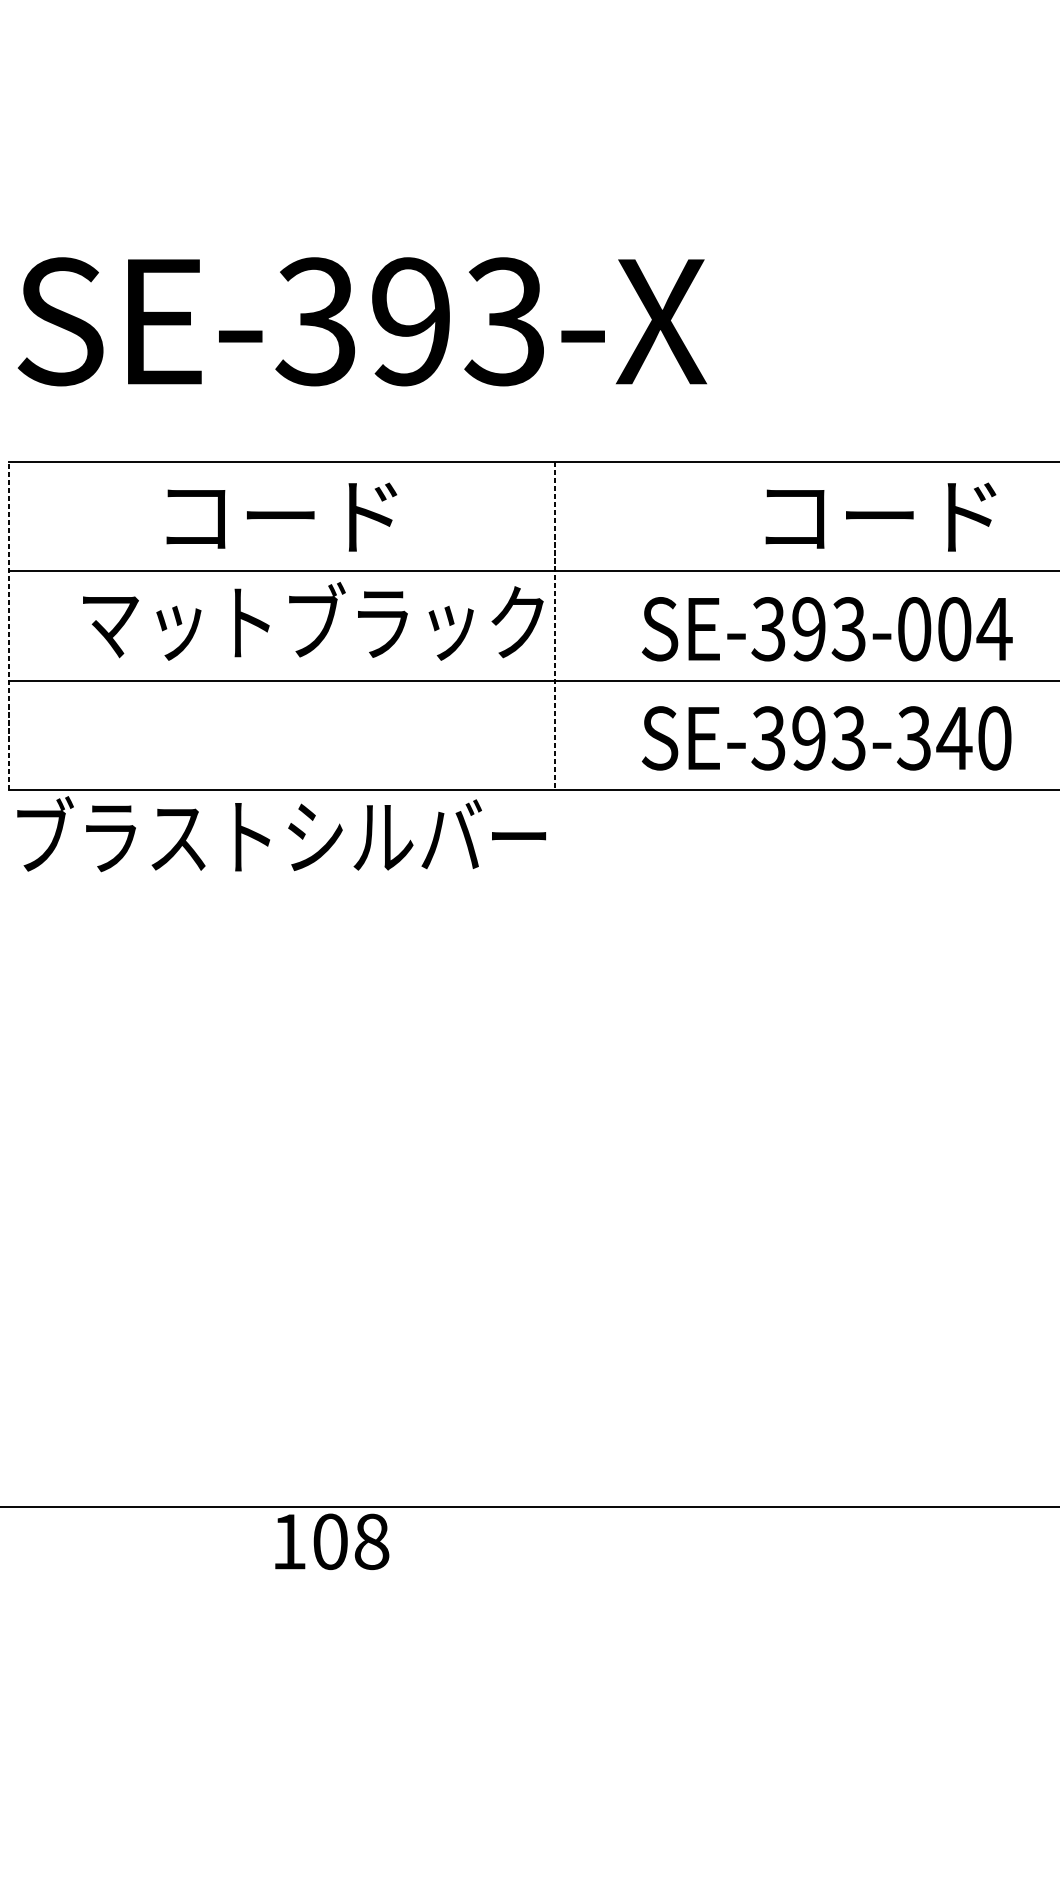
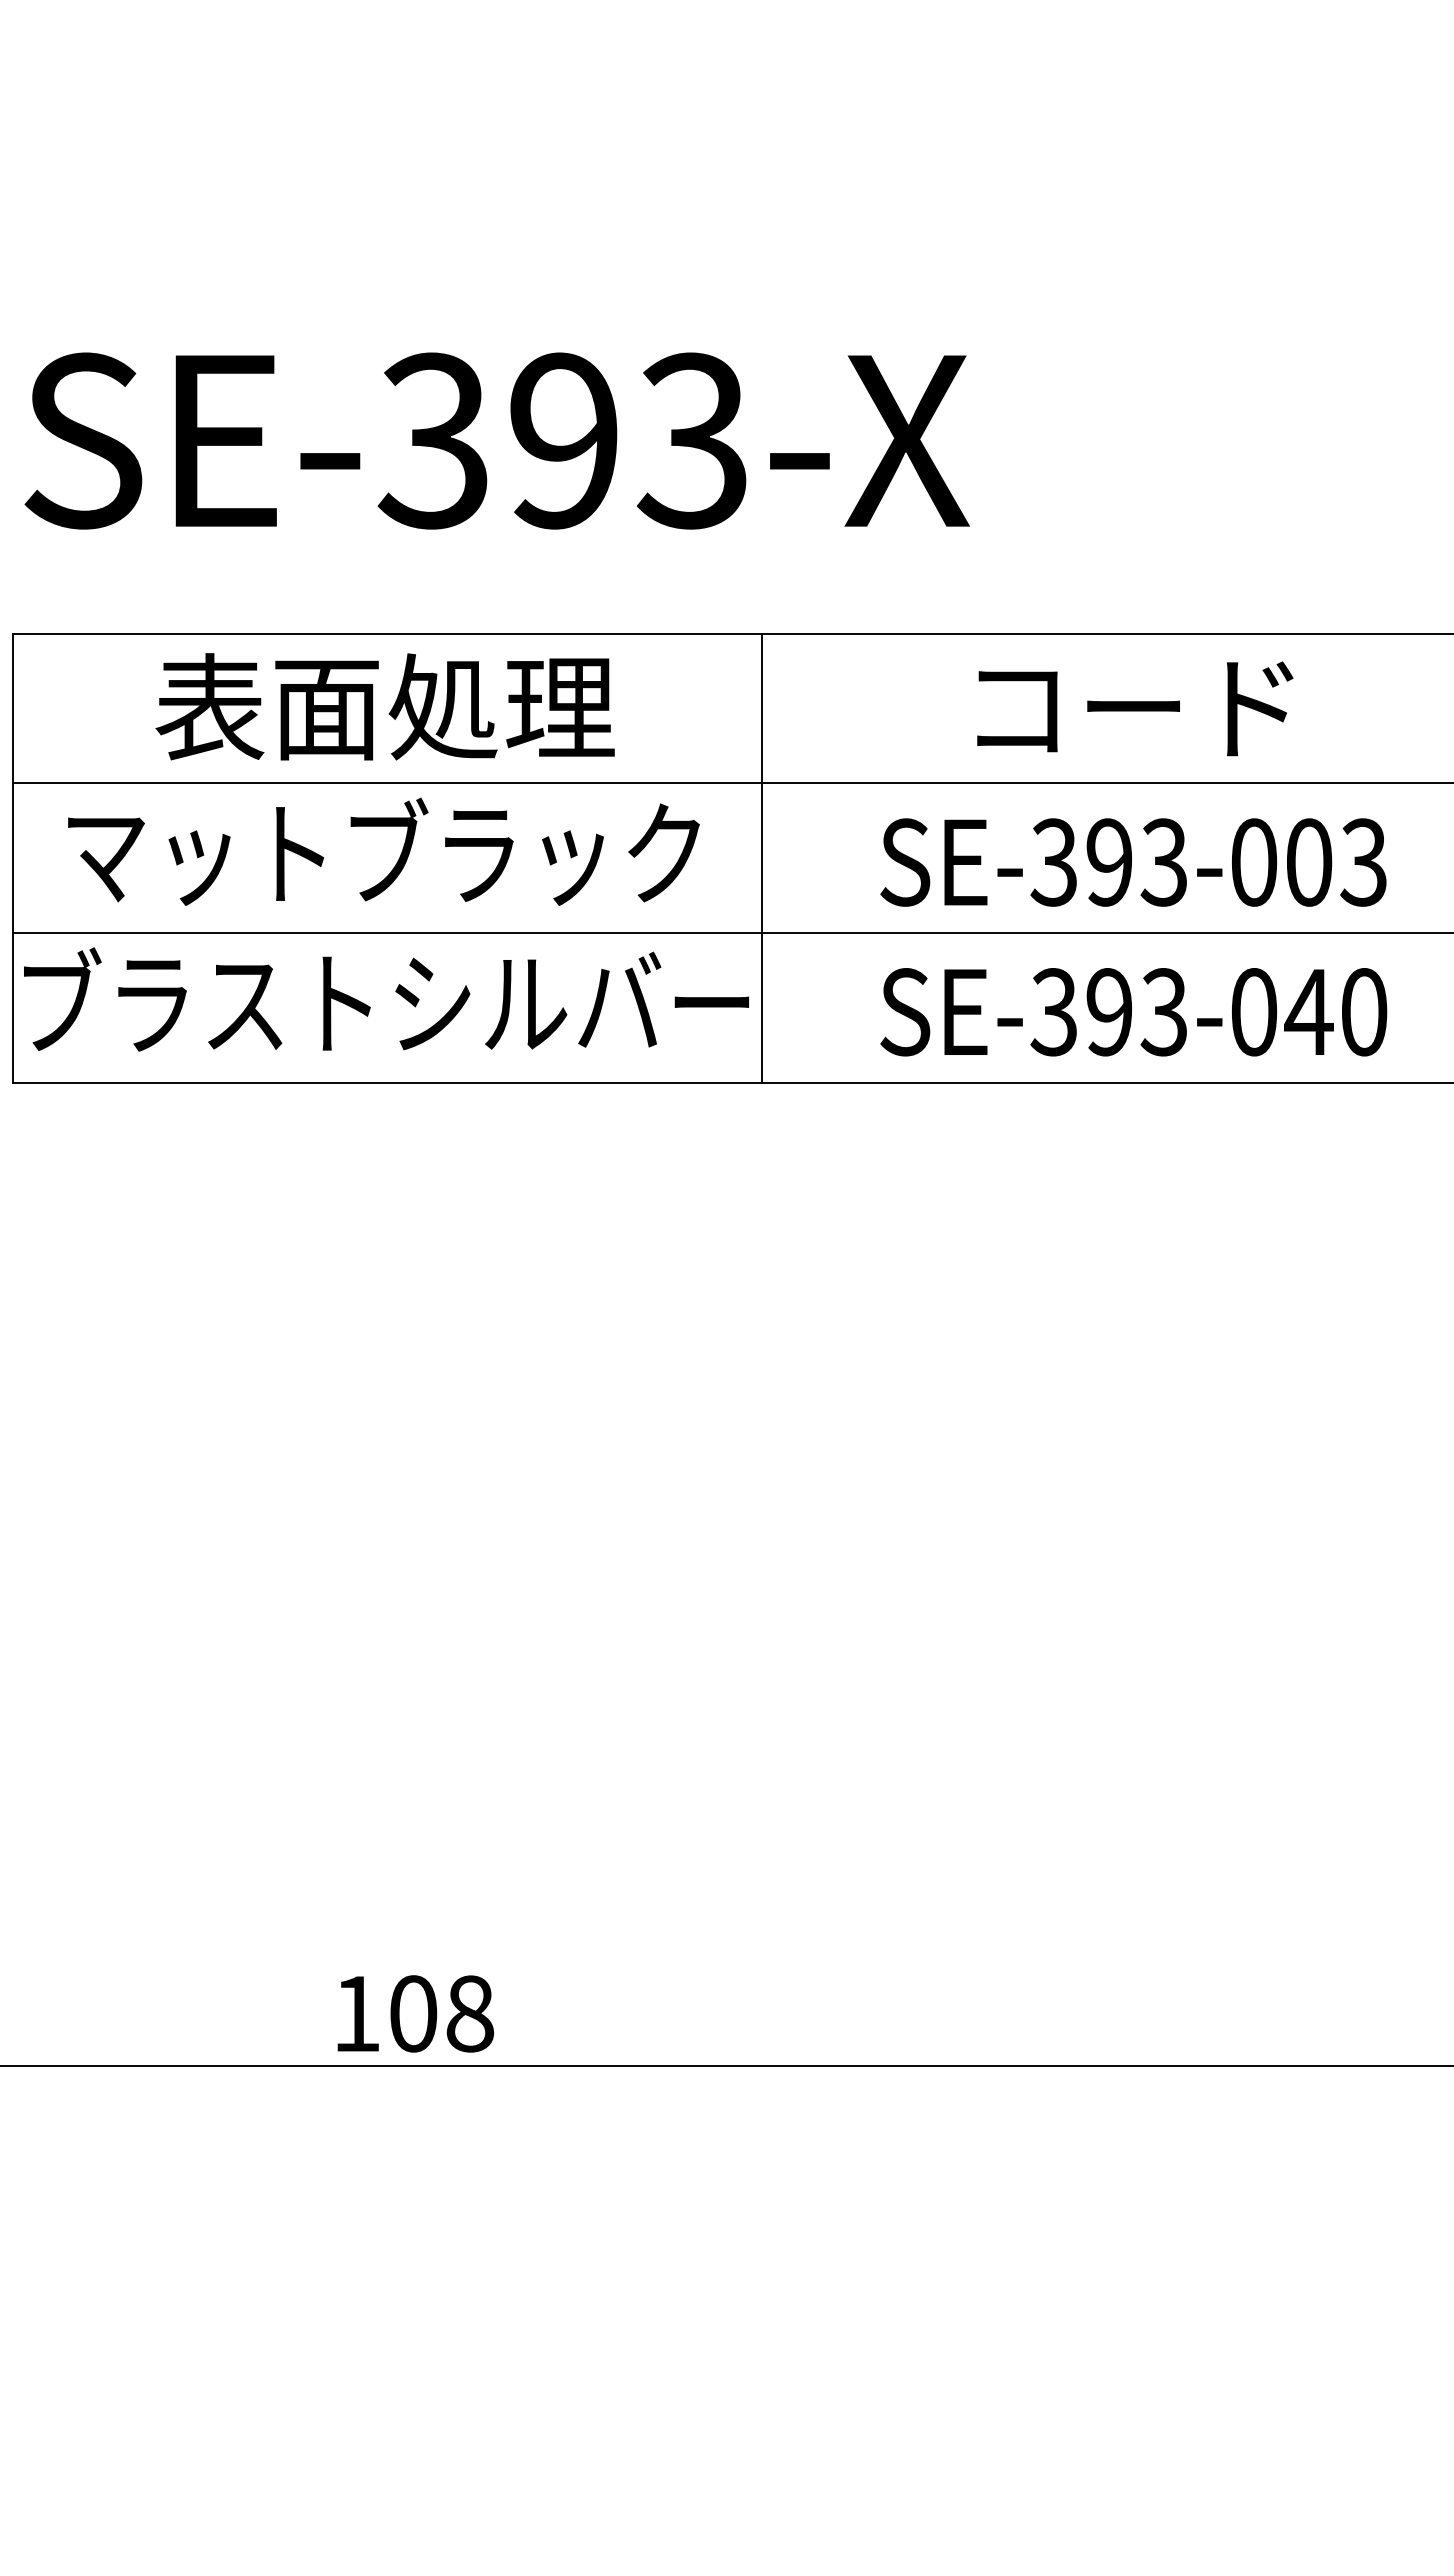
text: (280, 515) -> (384, 706), コード -> 表面処理
text: (881, 516) -> (1135, 708), moved
text: (313, 621) -> (383, 851), moved
line: (9, 626) -> (13, 858), dashed -> solid
line: (555, 626) -> (761, 858), dashed -> solid
text: (994, 629) -> (1363, 862), SE-393-004 -> SE-393-003
text: (913, 738) -> (1253, 1012), SE-393-340 -> SE-393-040
text: (281, 834) -> (386, 999), moved
text: (331, 1541) -> (415, 2013), moved

